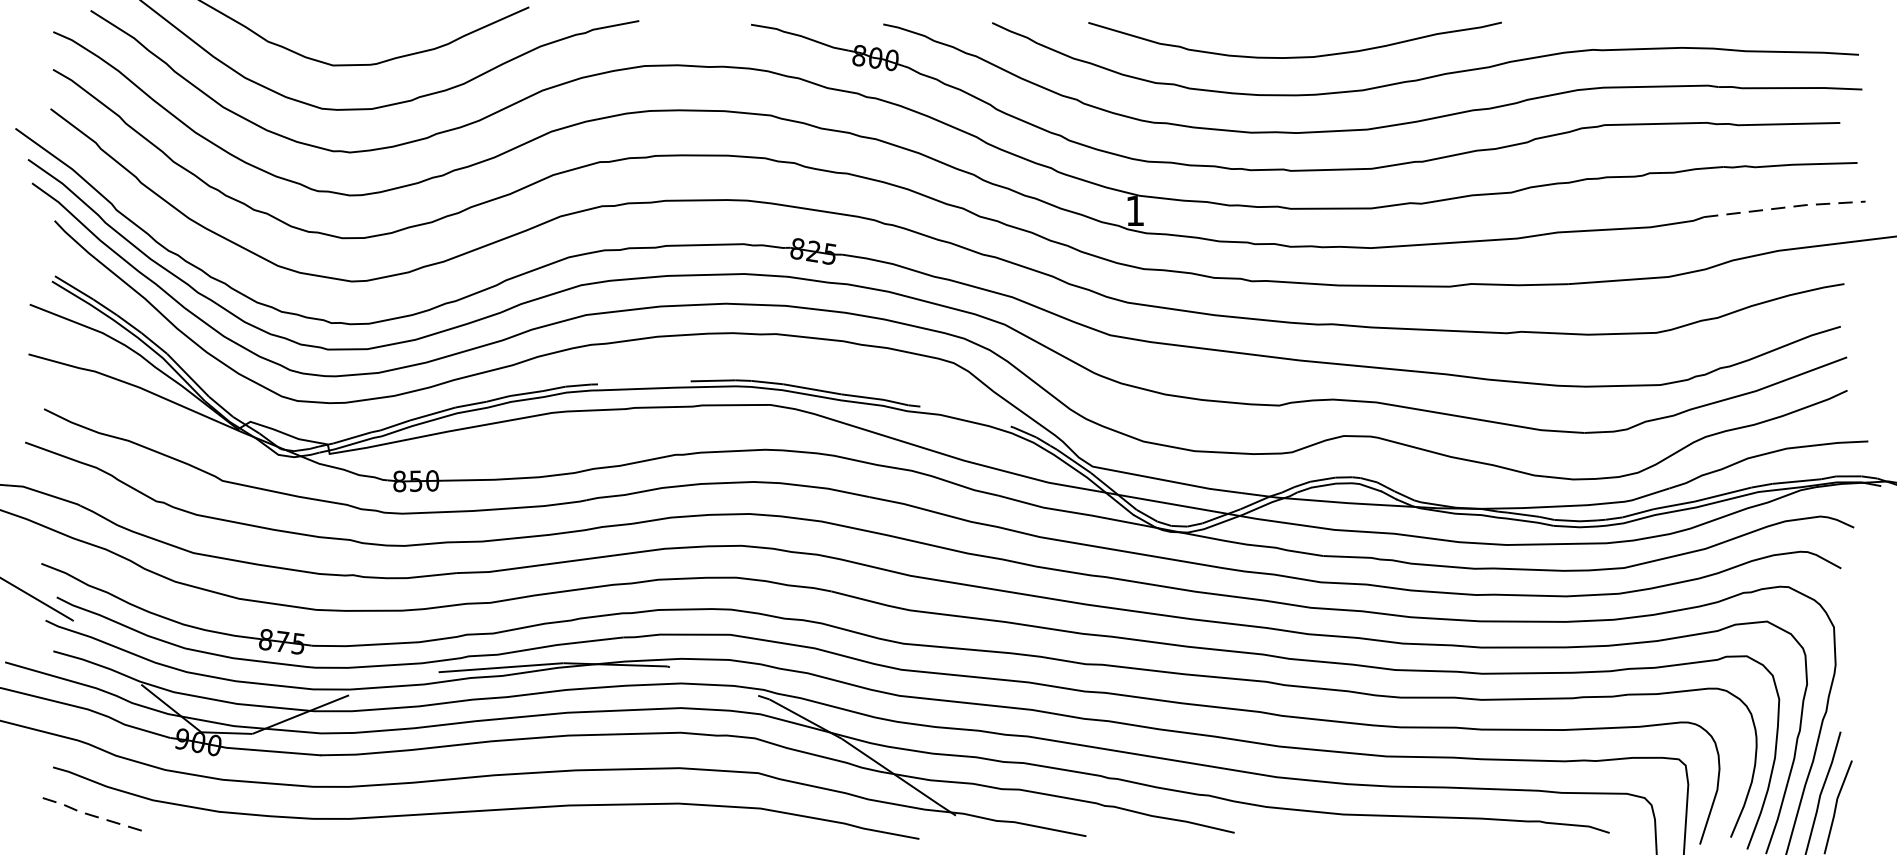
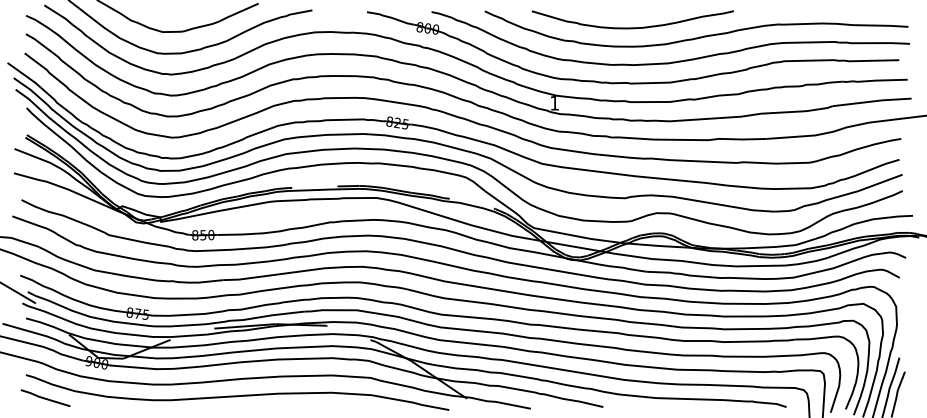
line: (1785, 207) -> (872, 101), dashed -> solid
line: (88, 815) -> (43, 398), dashed -> solid

